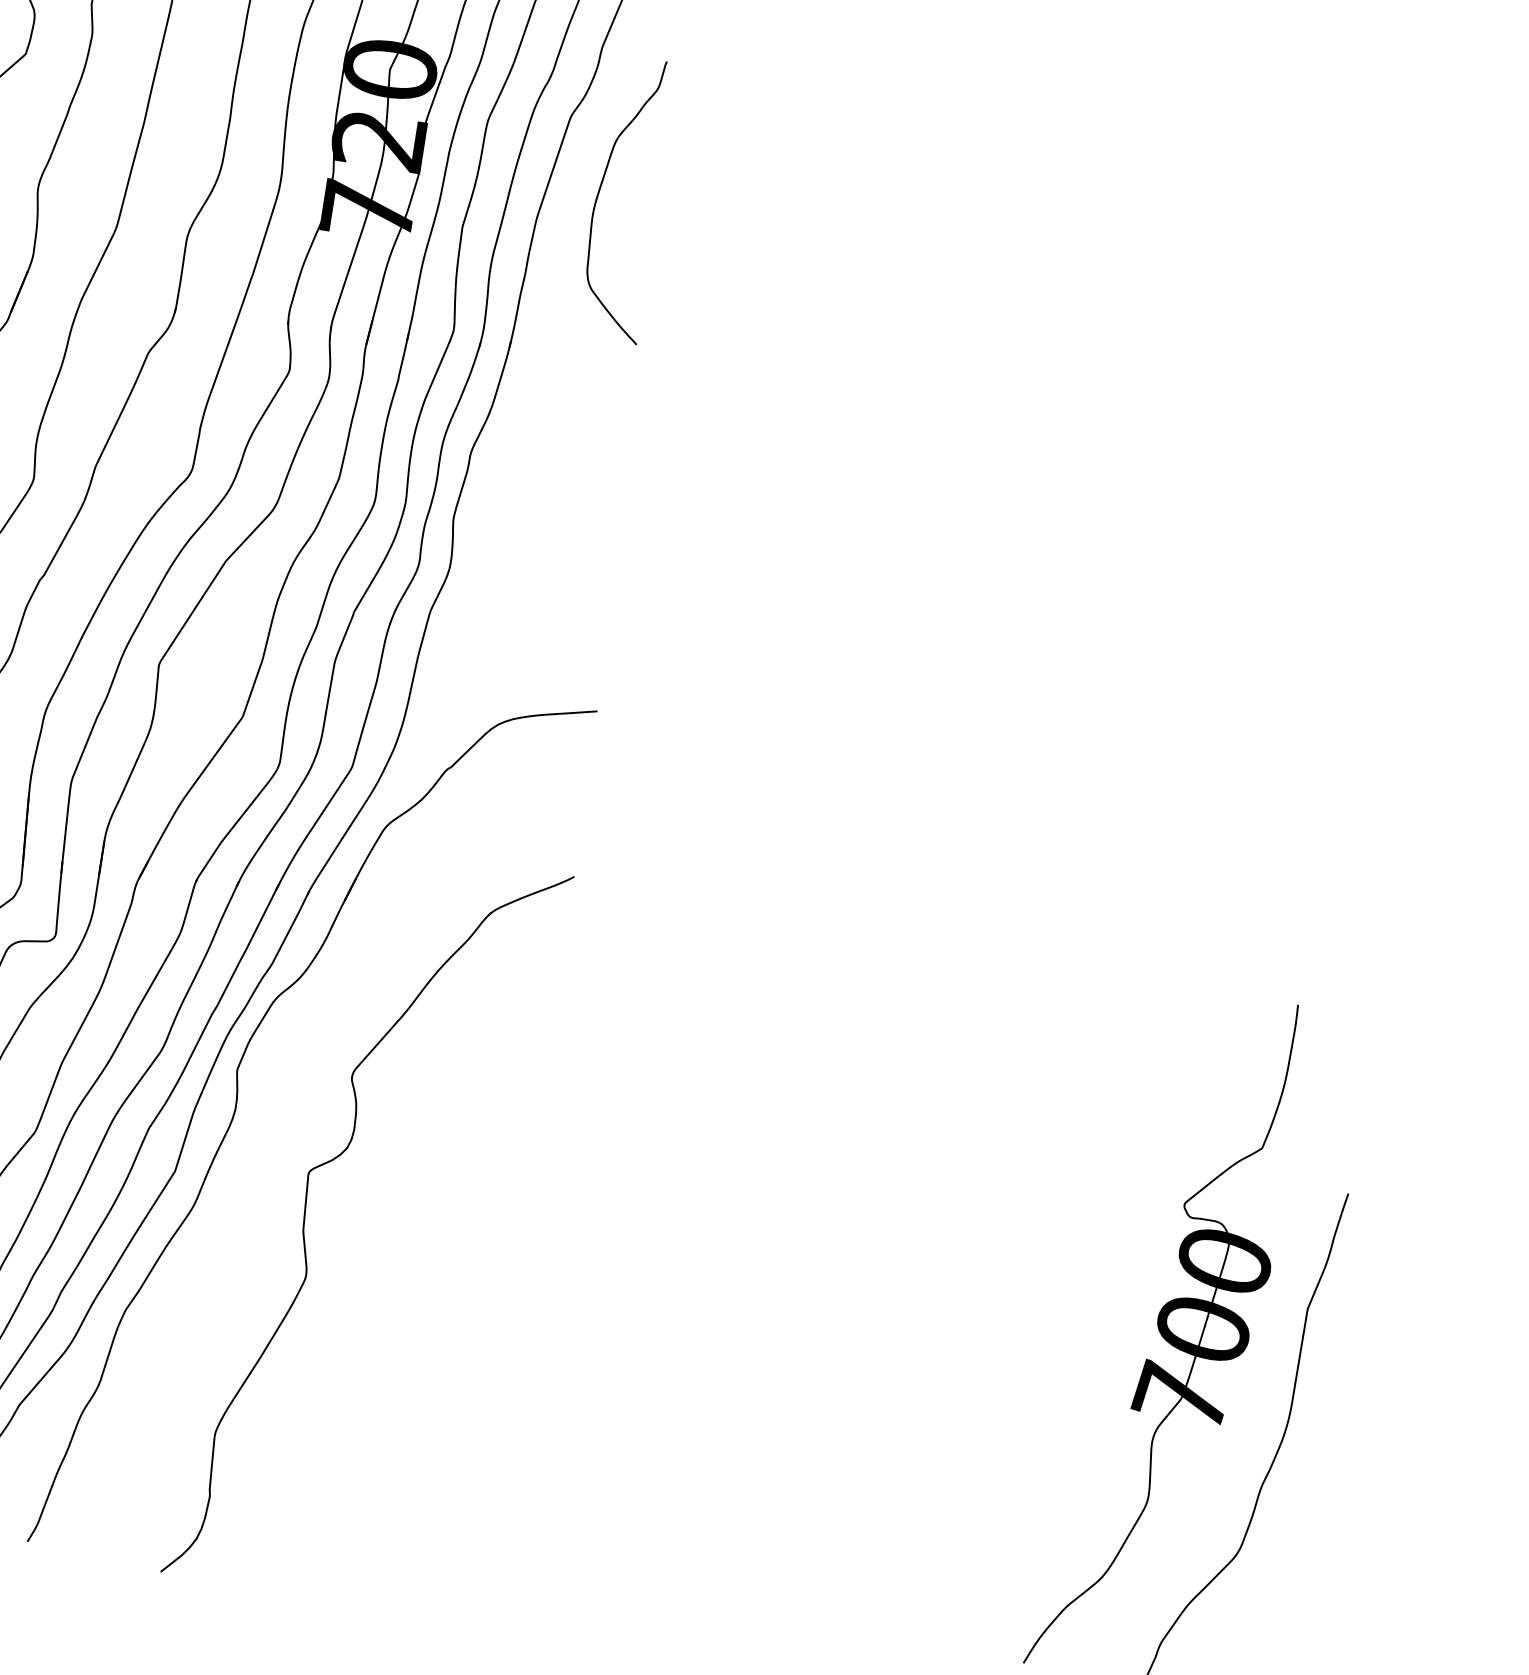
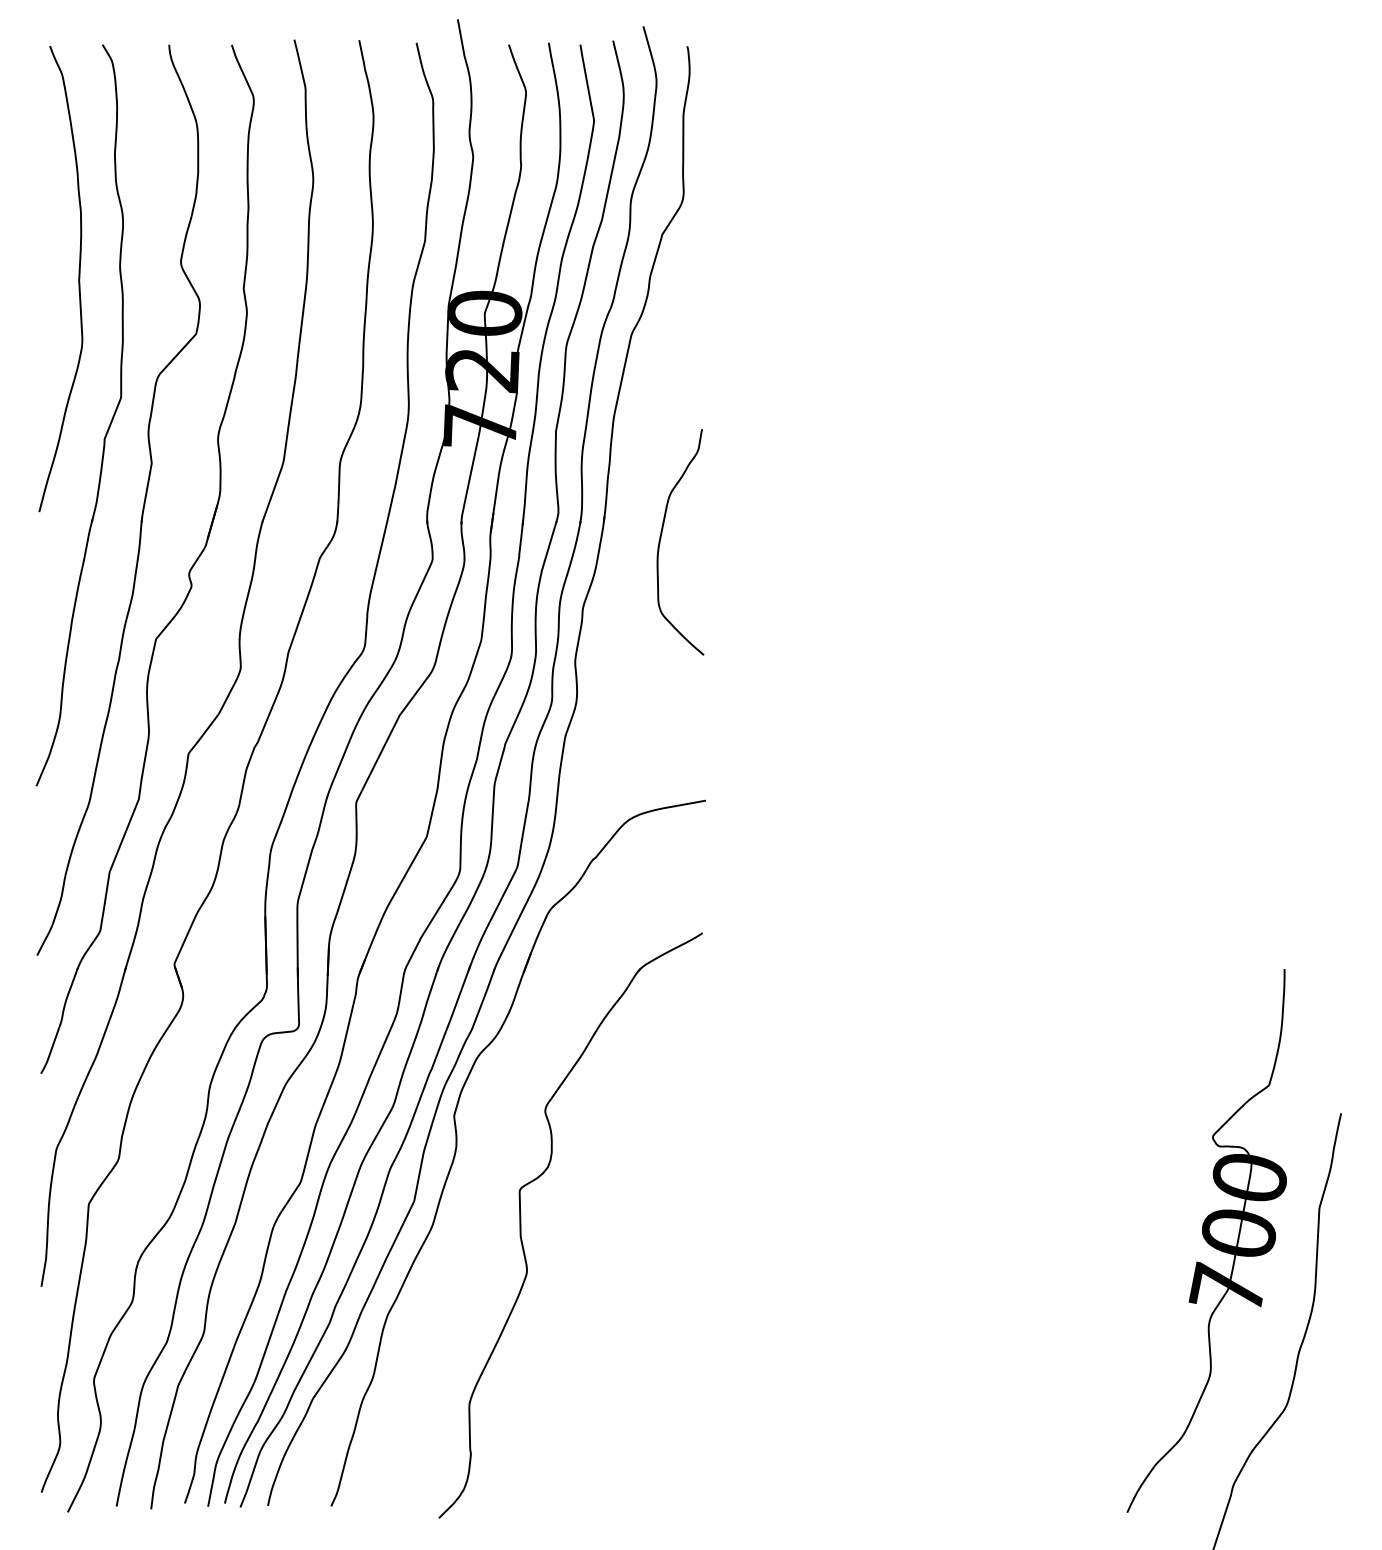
curve: (600, 192) -> (661, 538), moved

